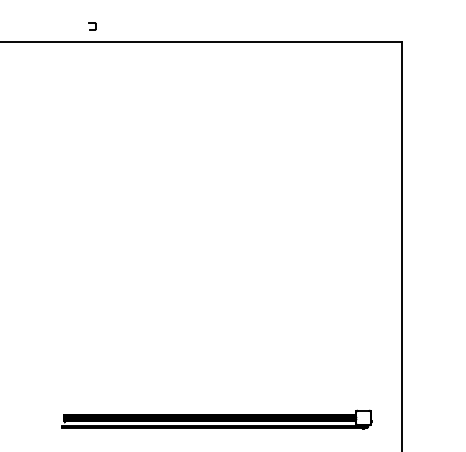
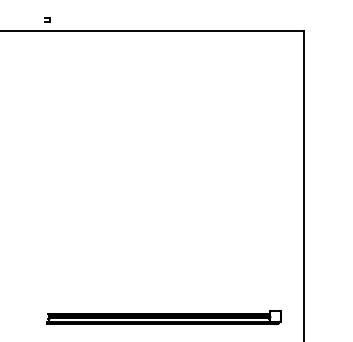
part: (92, 26) -> (47, 19), moved

